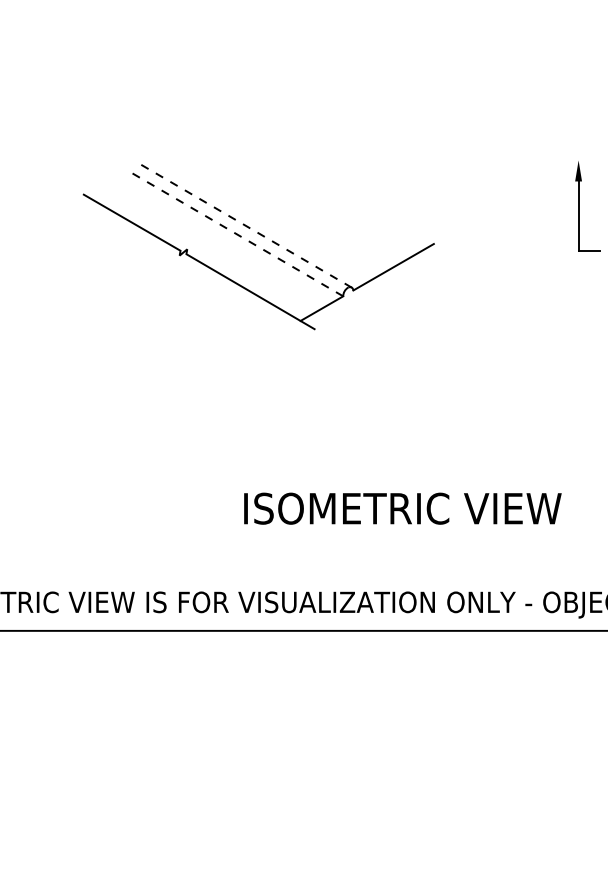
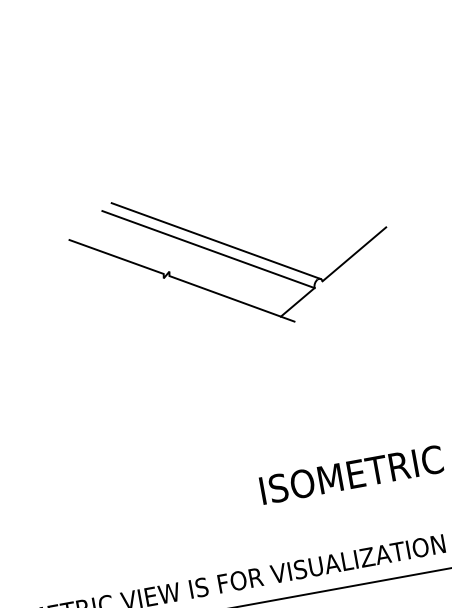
line: (244, 224) -> (215, 240), dashed -> solid
line: (234, 232) -> (208, 249), dashed -> solid

